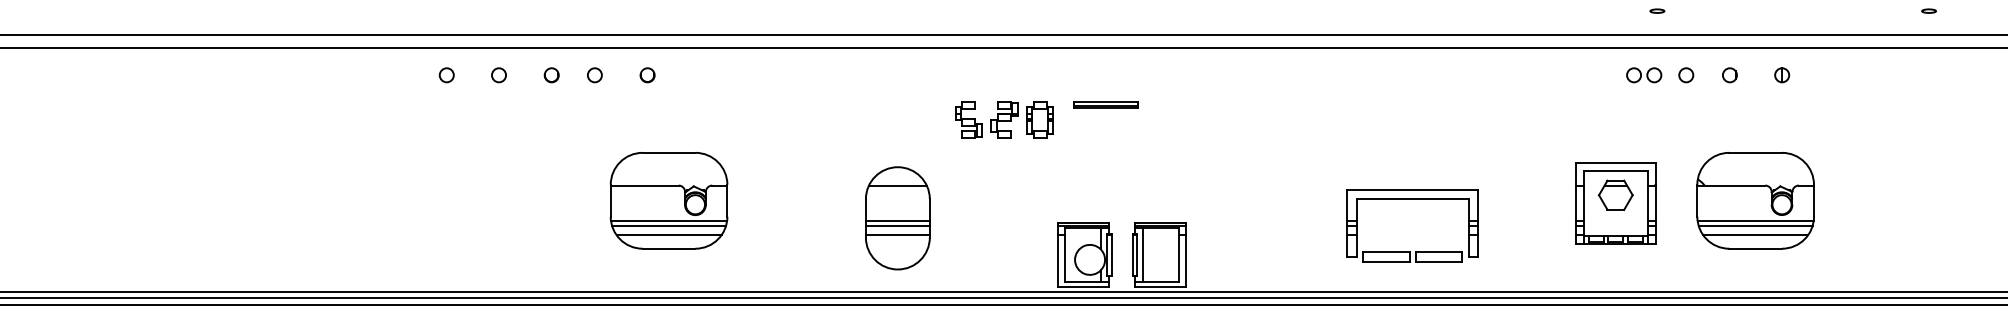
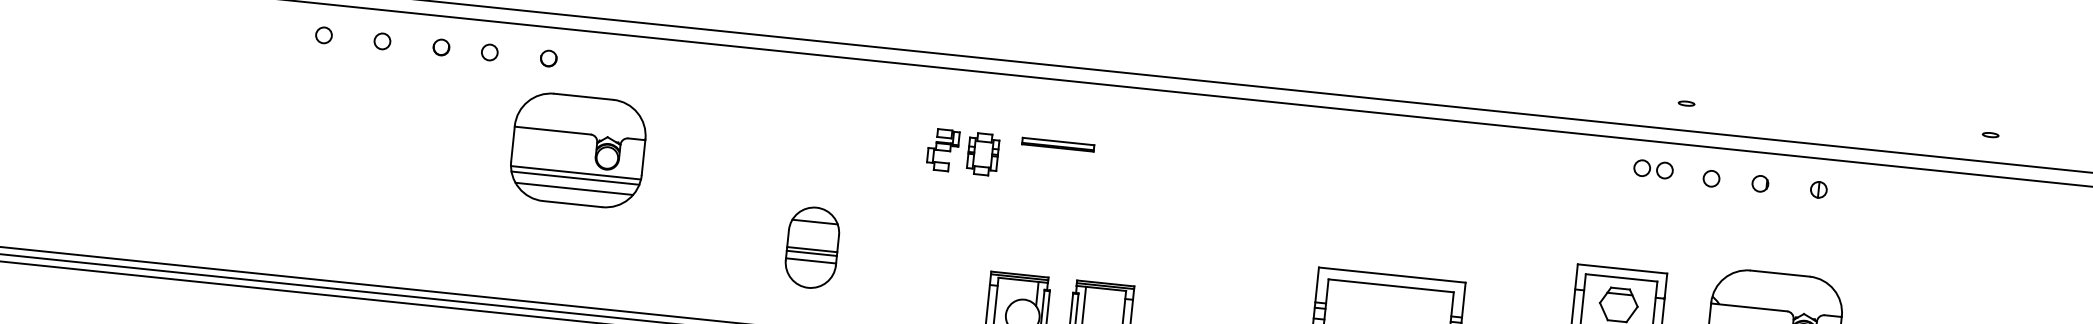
part: (1644, 75) -> (1653, 169), moved
part: (968, 119) -> (902, 145), removed
part: (668, 200) -> (577, 150), moved
part: (897, 218) -> (811, 247), size x0.7

